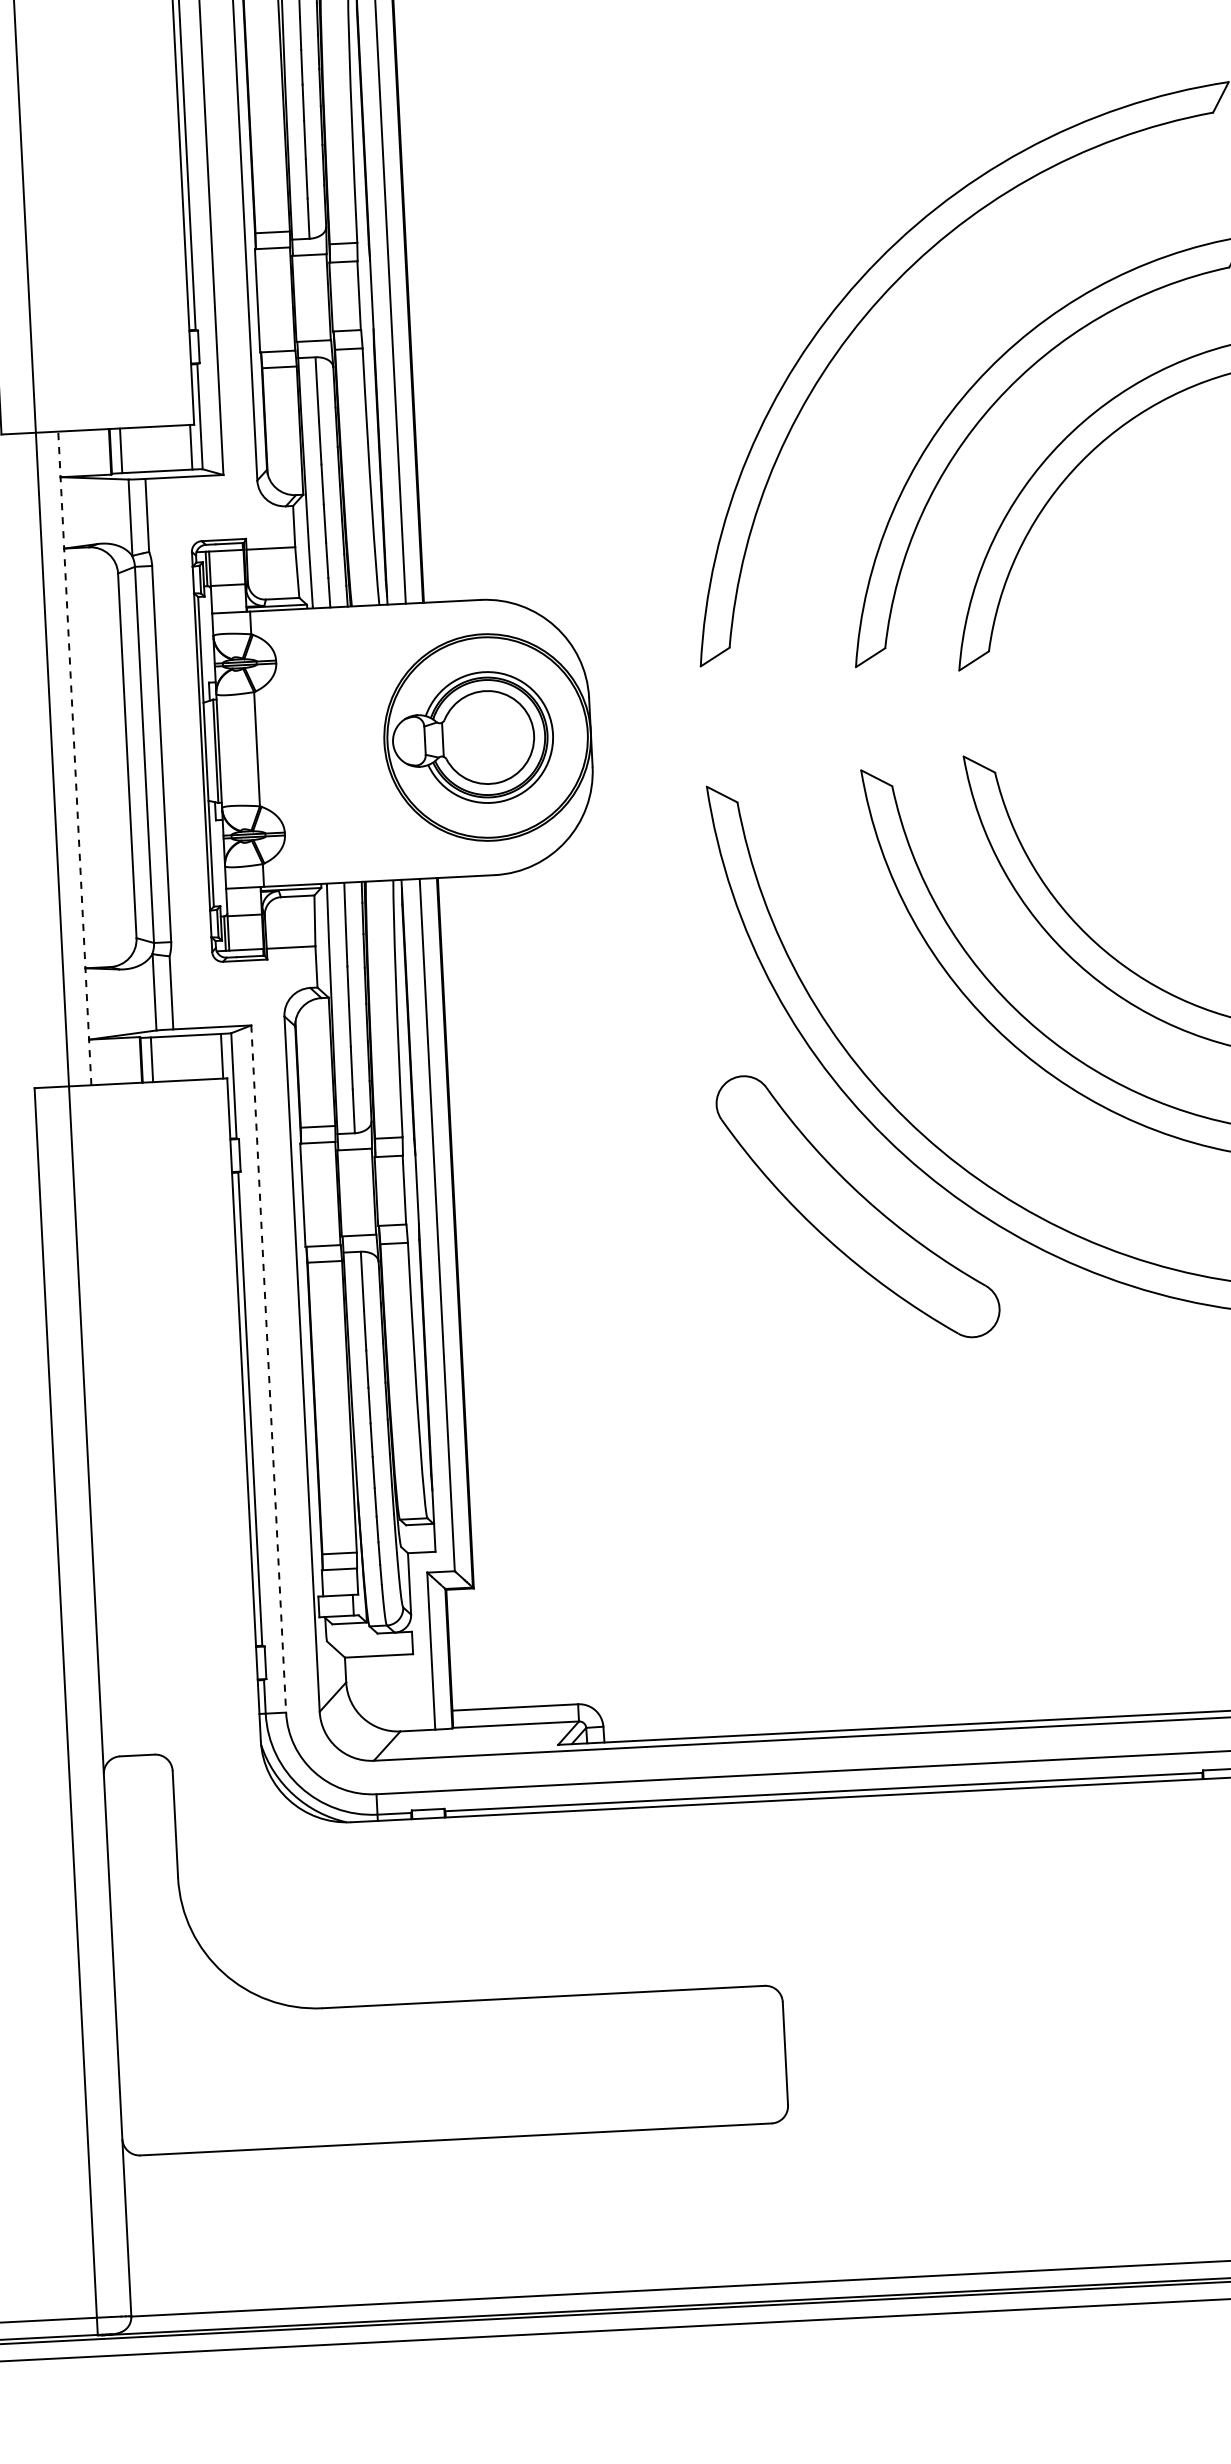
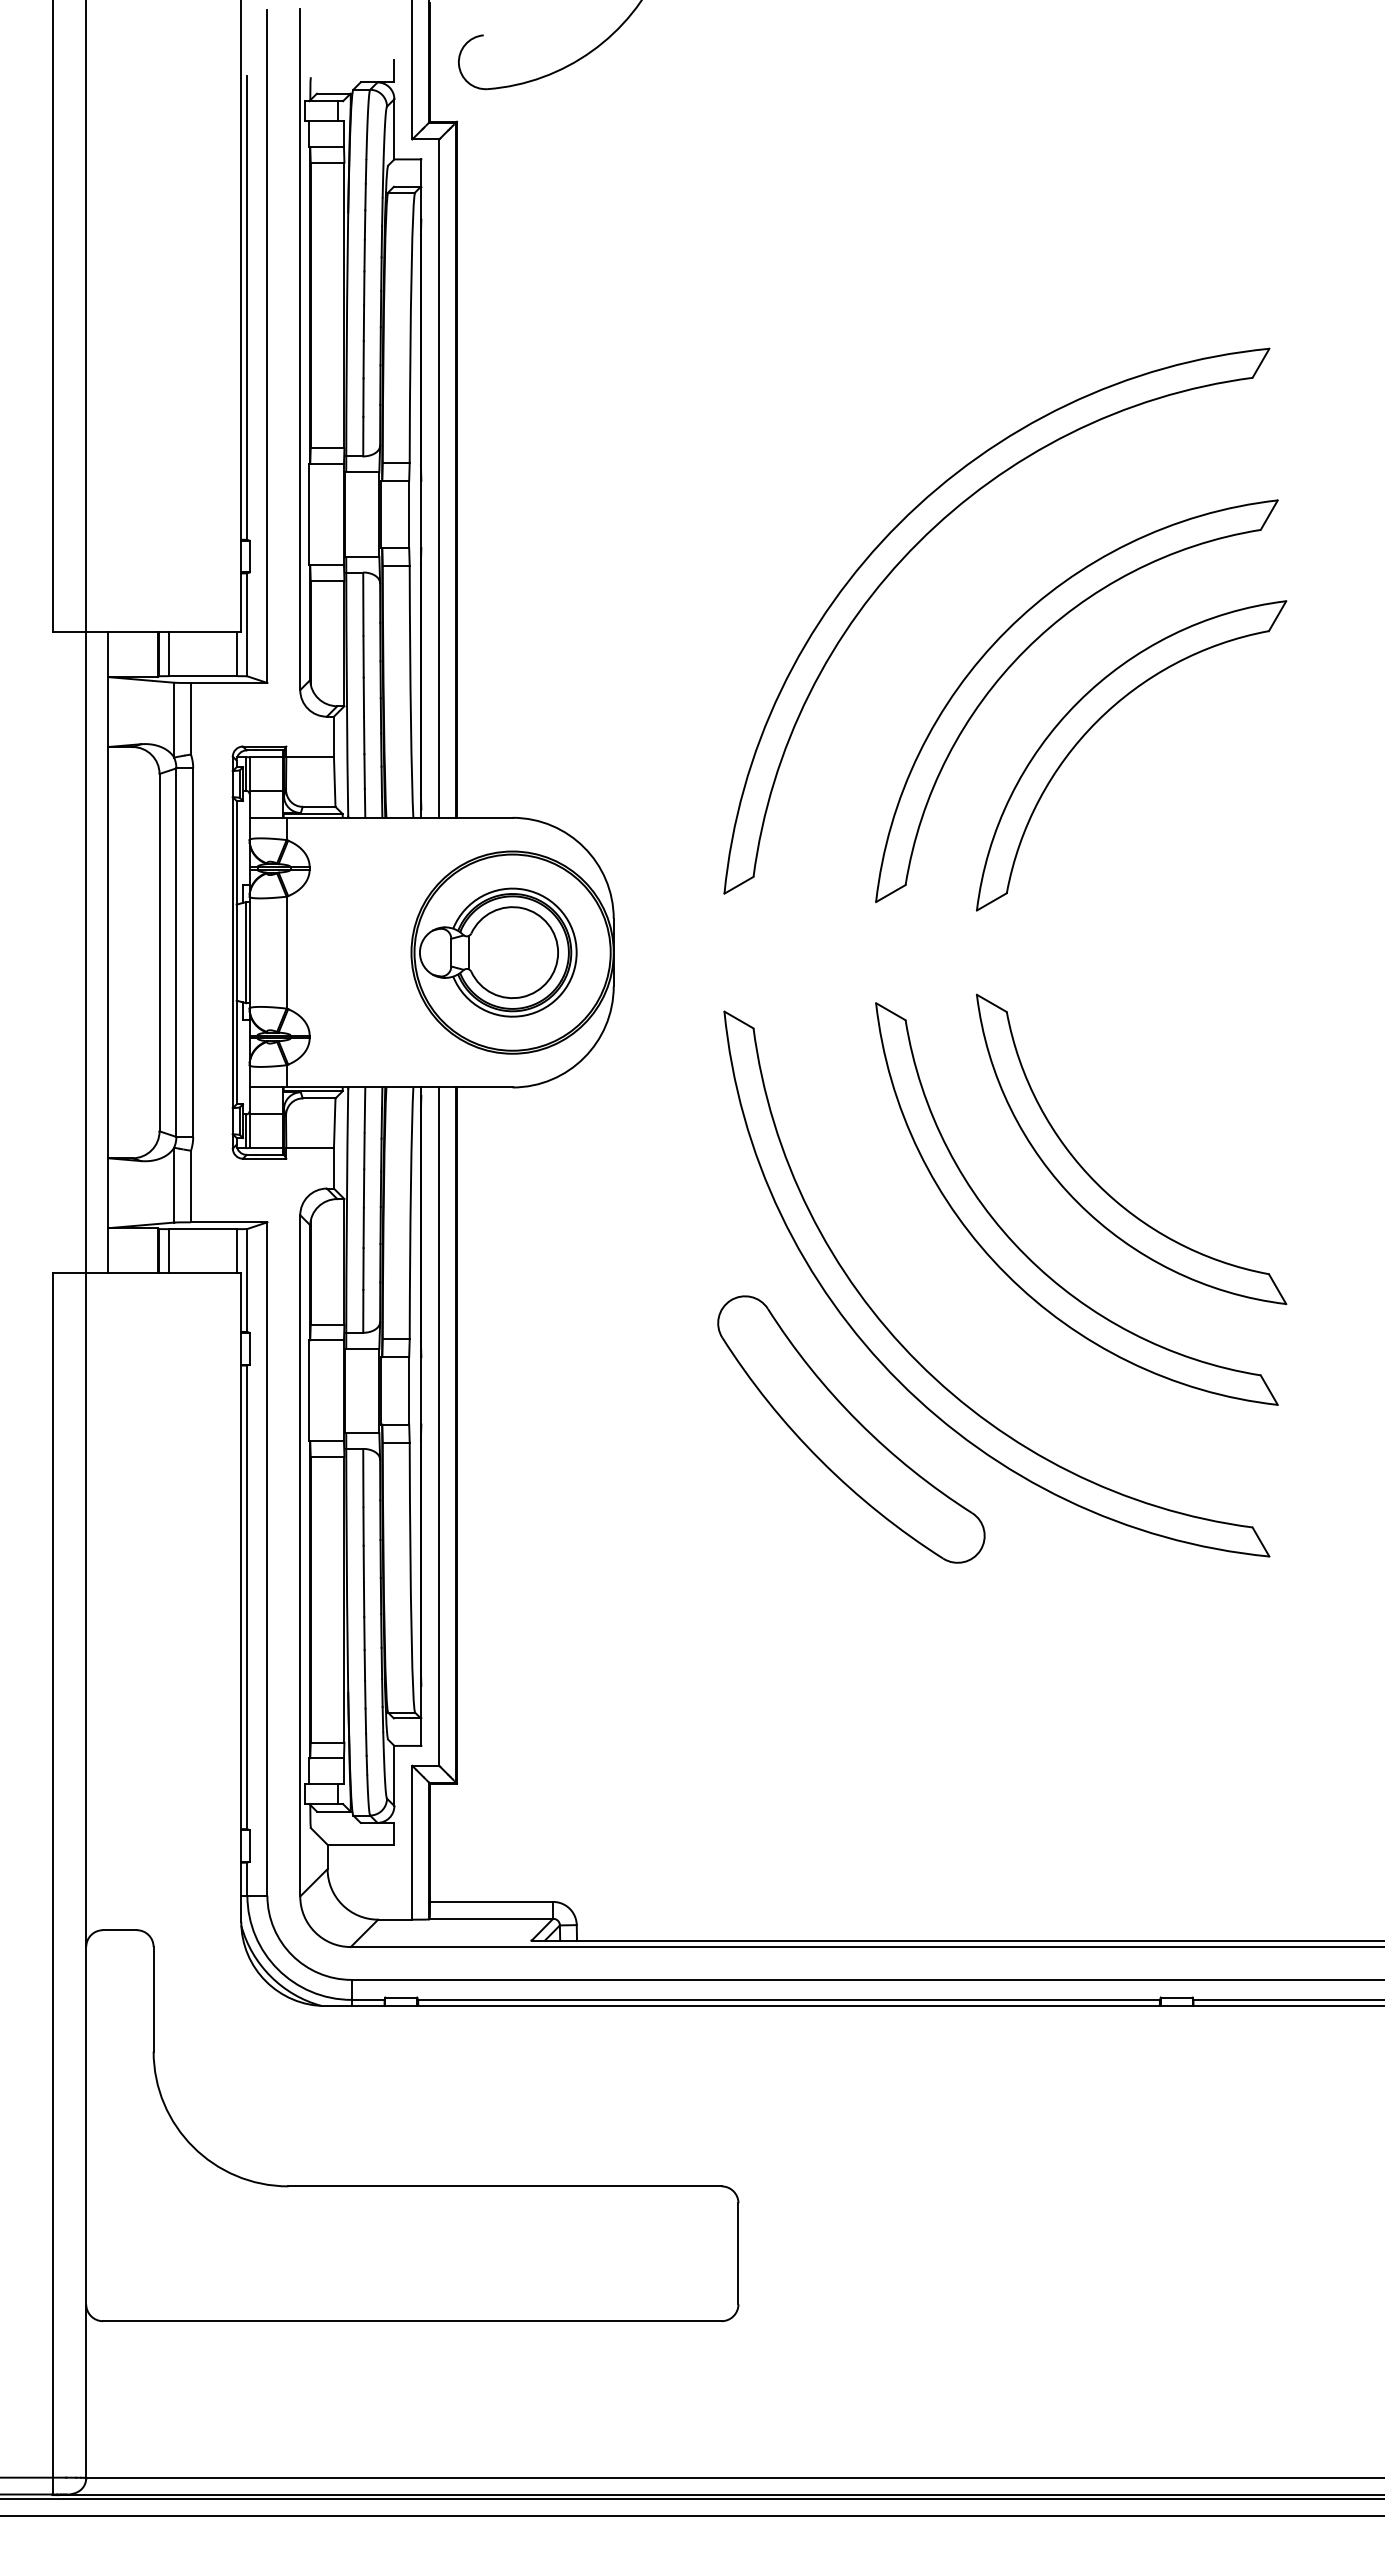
line: (75, 758) -> (108, 952), dashed -> solid
line: (268, 1368) -> (267, 1558), dashed -> solid

